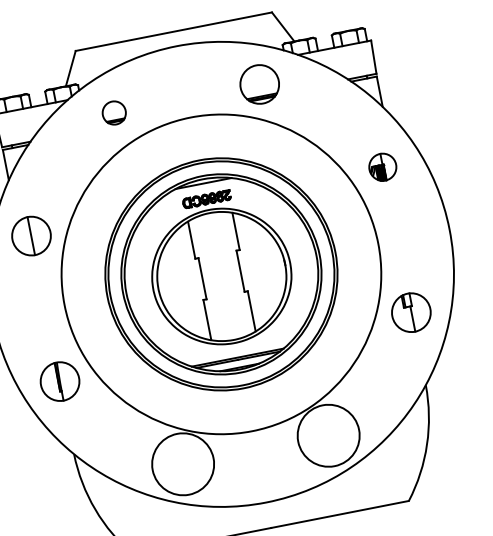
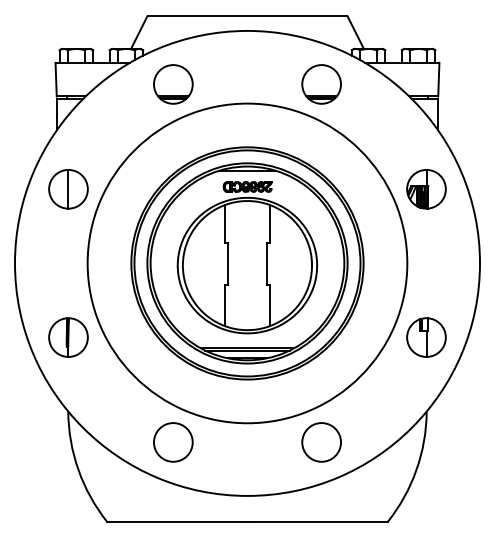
part: (114, 113) -> (173, 84), size x1.67
part: (382, 167) -> (426, 189), size x1.43
circle: (328, 435) -> (321, 442), size x0.62
circle: (182, 464) -> (172, 442), size x0.62

